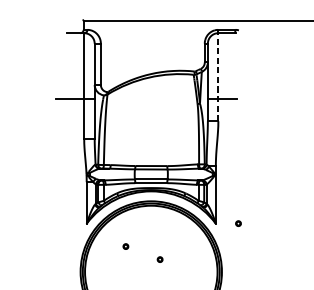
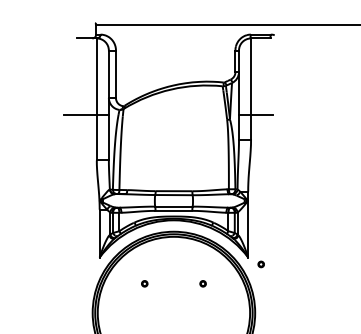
line: (218, 77) -> (251, 89), dashed -> solid
part: (237, 223) -> (260, 264), moved
part: (159, 259) -> (202, 283), moved

